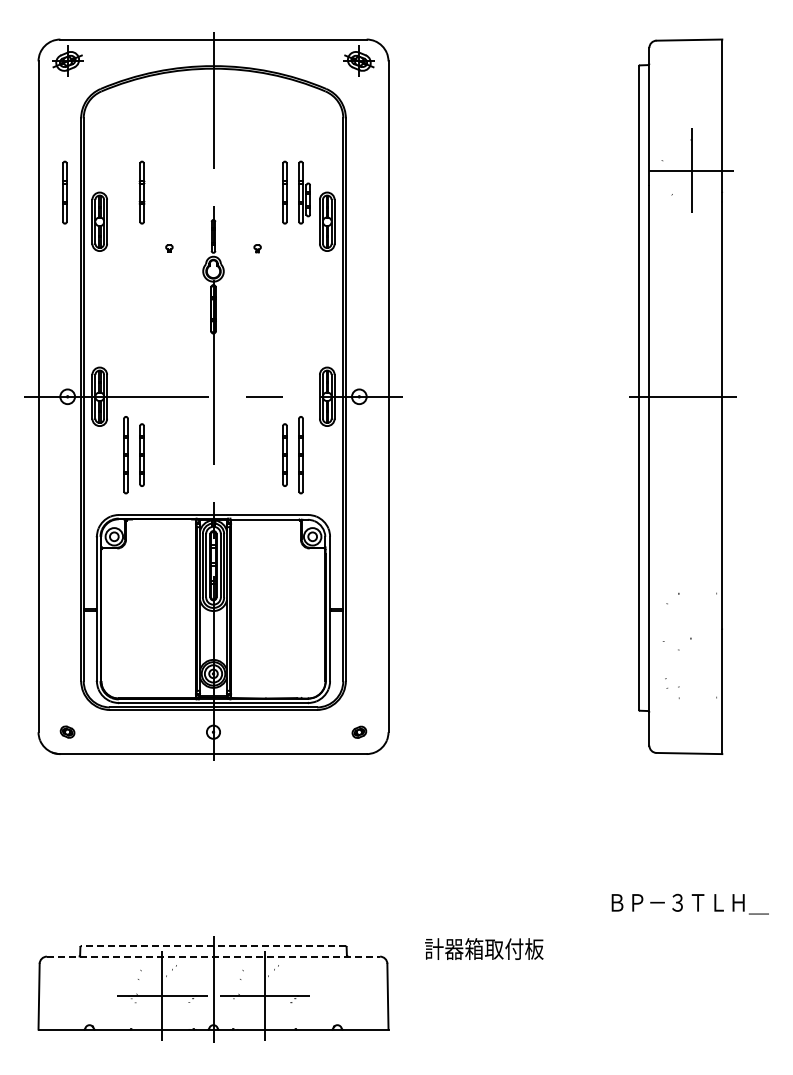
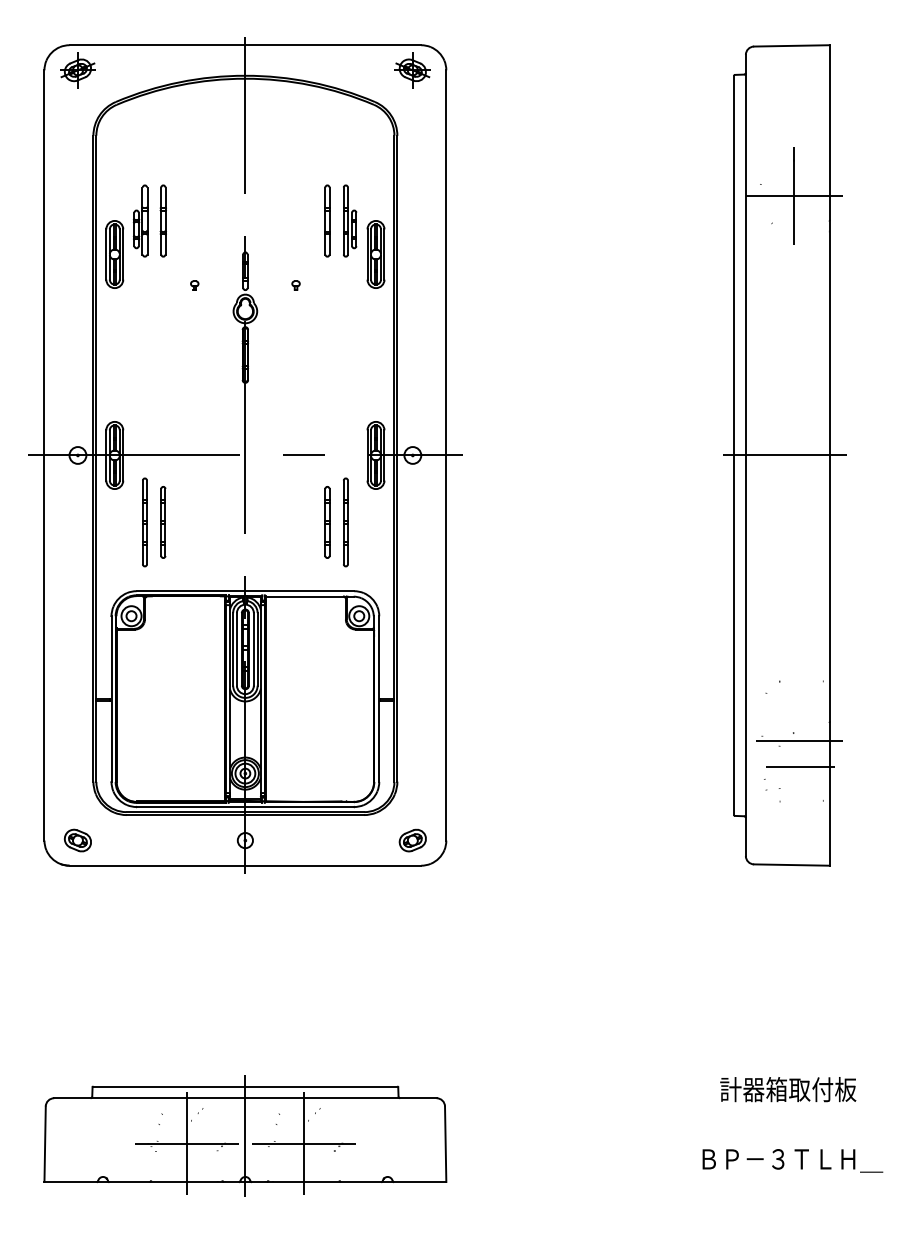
part: (64, 192) -> (74, 220), removed
part: (122, 192) -> (140, 220), added
line: (696, 645) -> (799, 741), added
line: (696, 668) -> (799, 767), added
part: (67, 731) -> (77, 839), size x1.67
part: (359, 732) -> (413, 840), size x1.67
text: (689, 903) -> (791, 1160), moved
line: (213, 946) -> (245, 1086), dashed -> solid
text: (484, 948) -> (788, 1088), moved
line: (213, 956) -> (245, 1098), dashed -> solid

